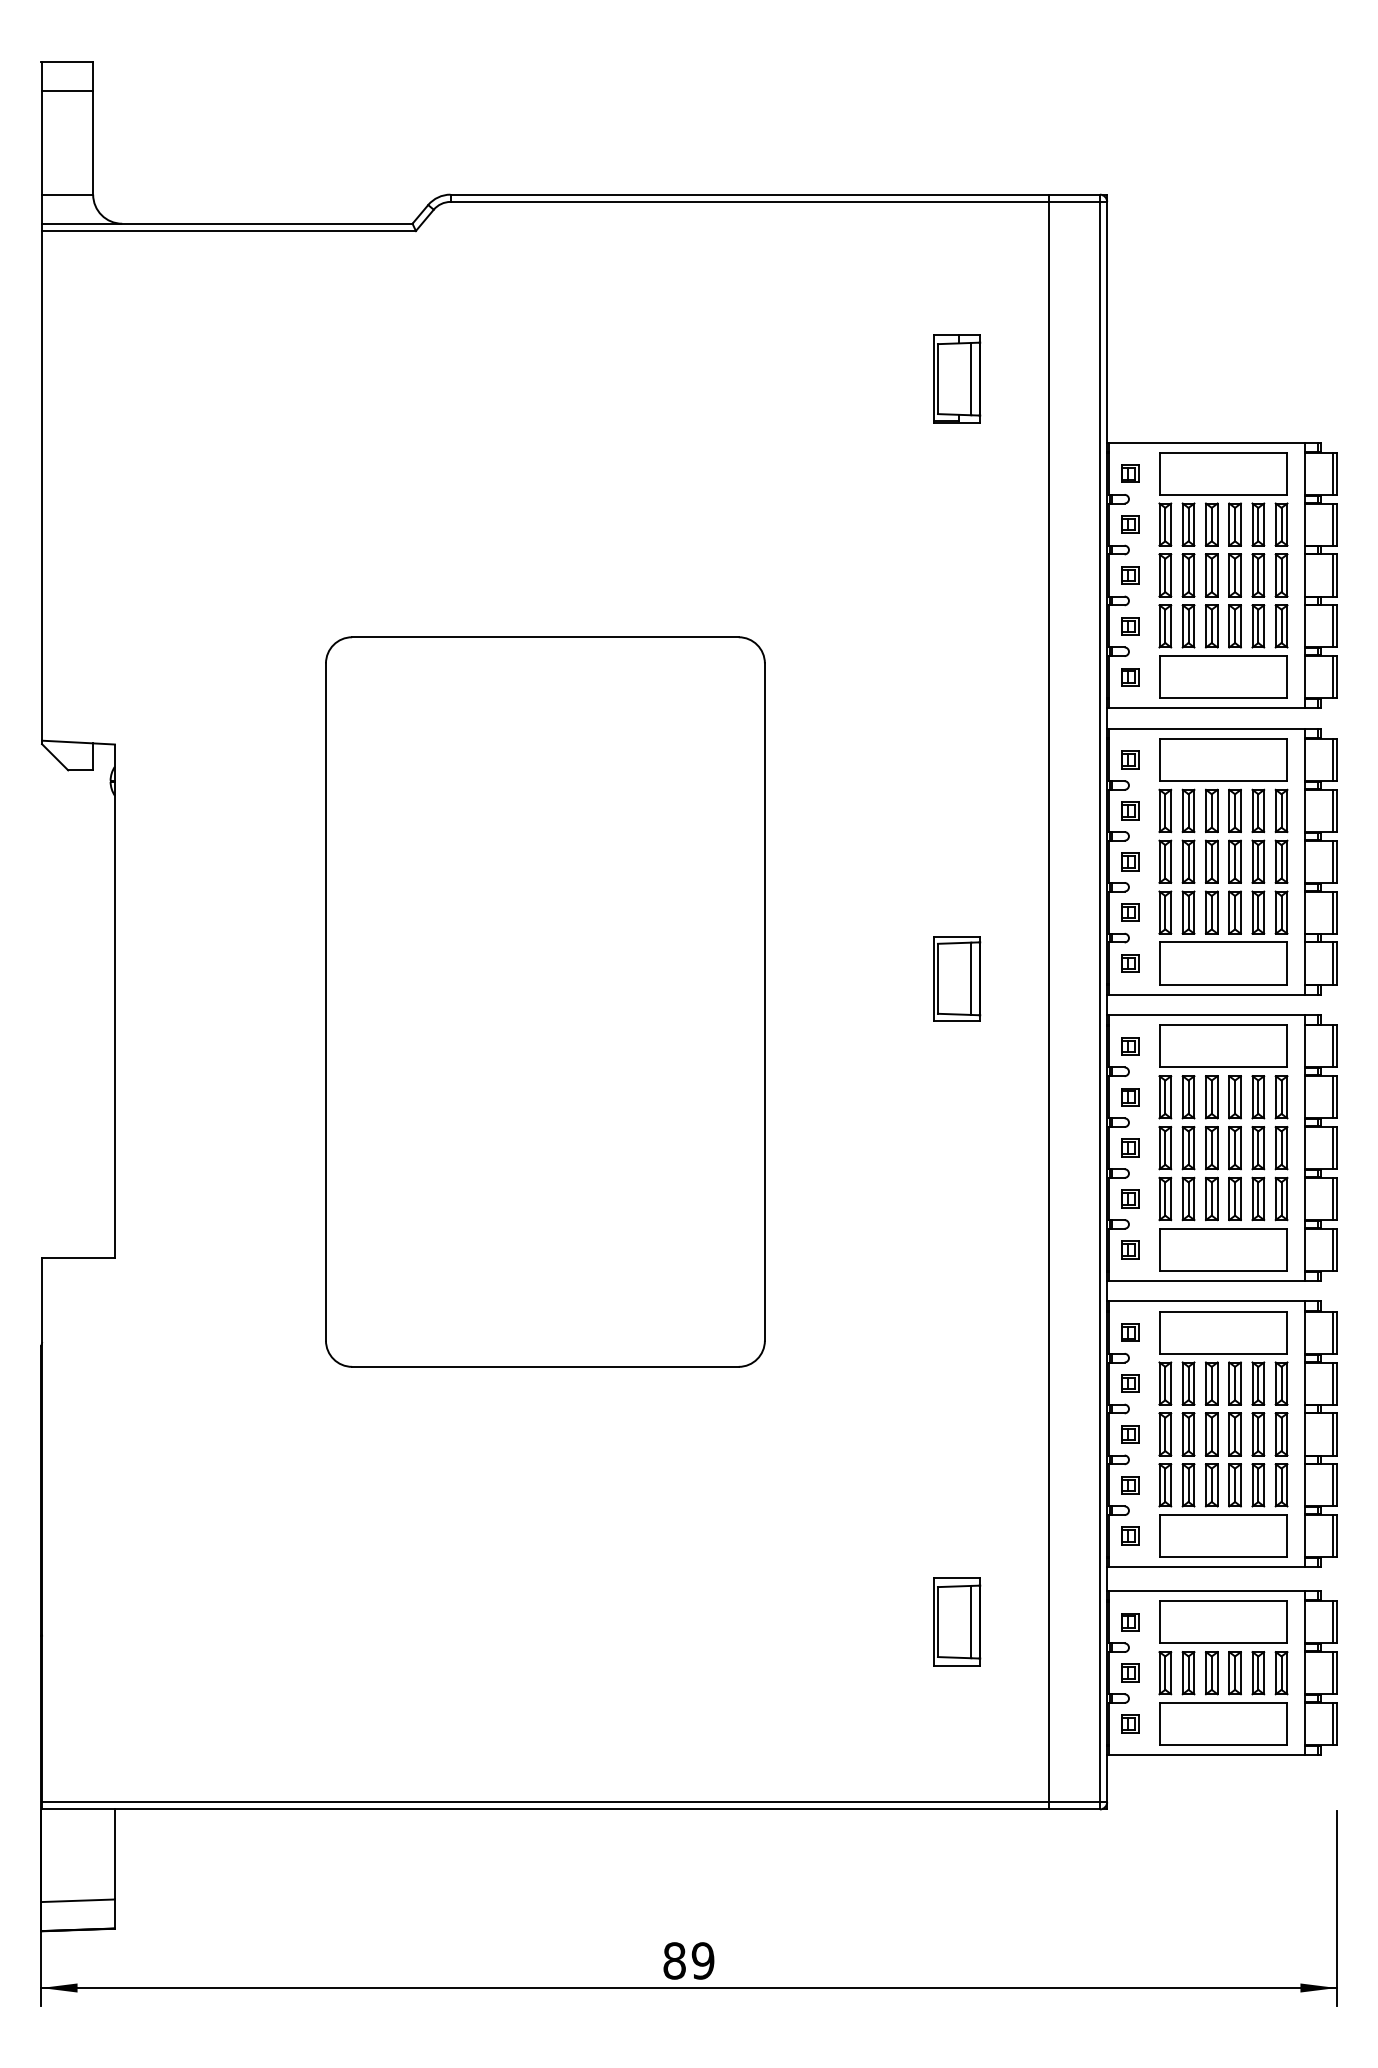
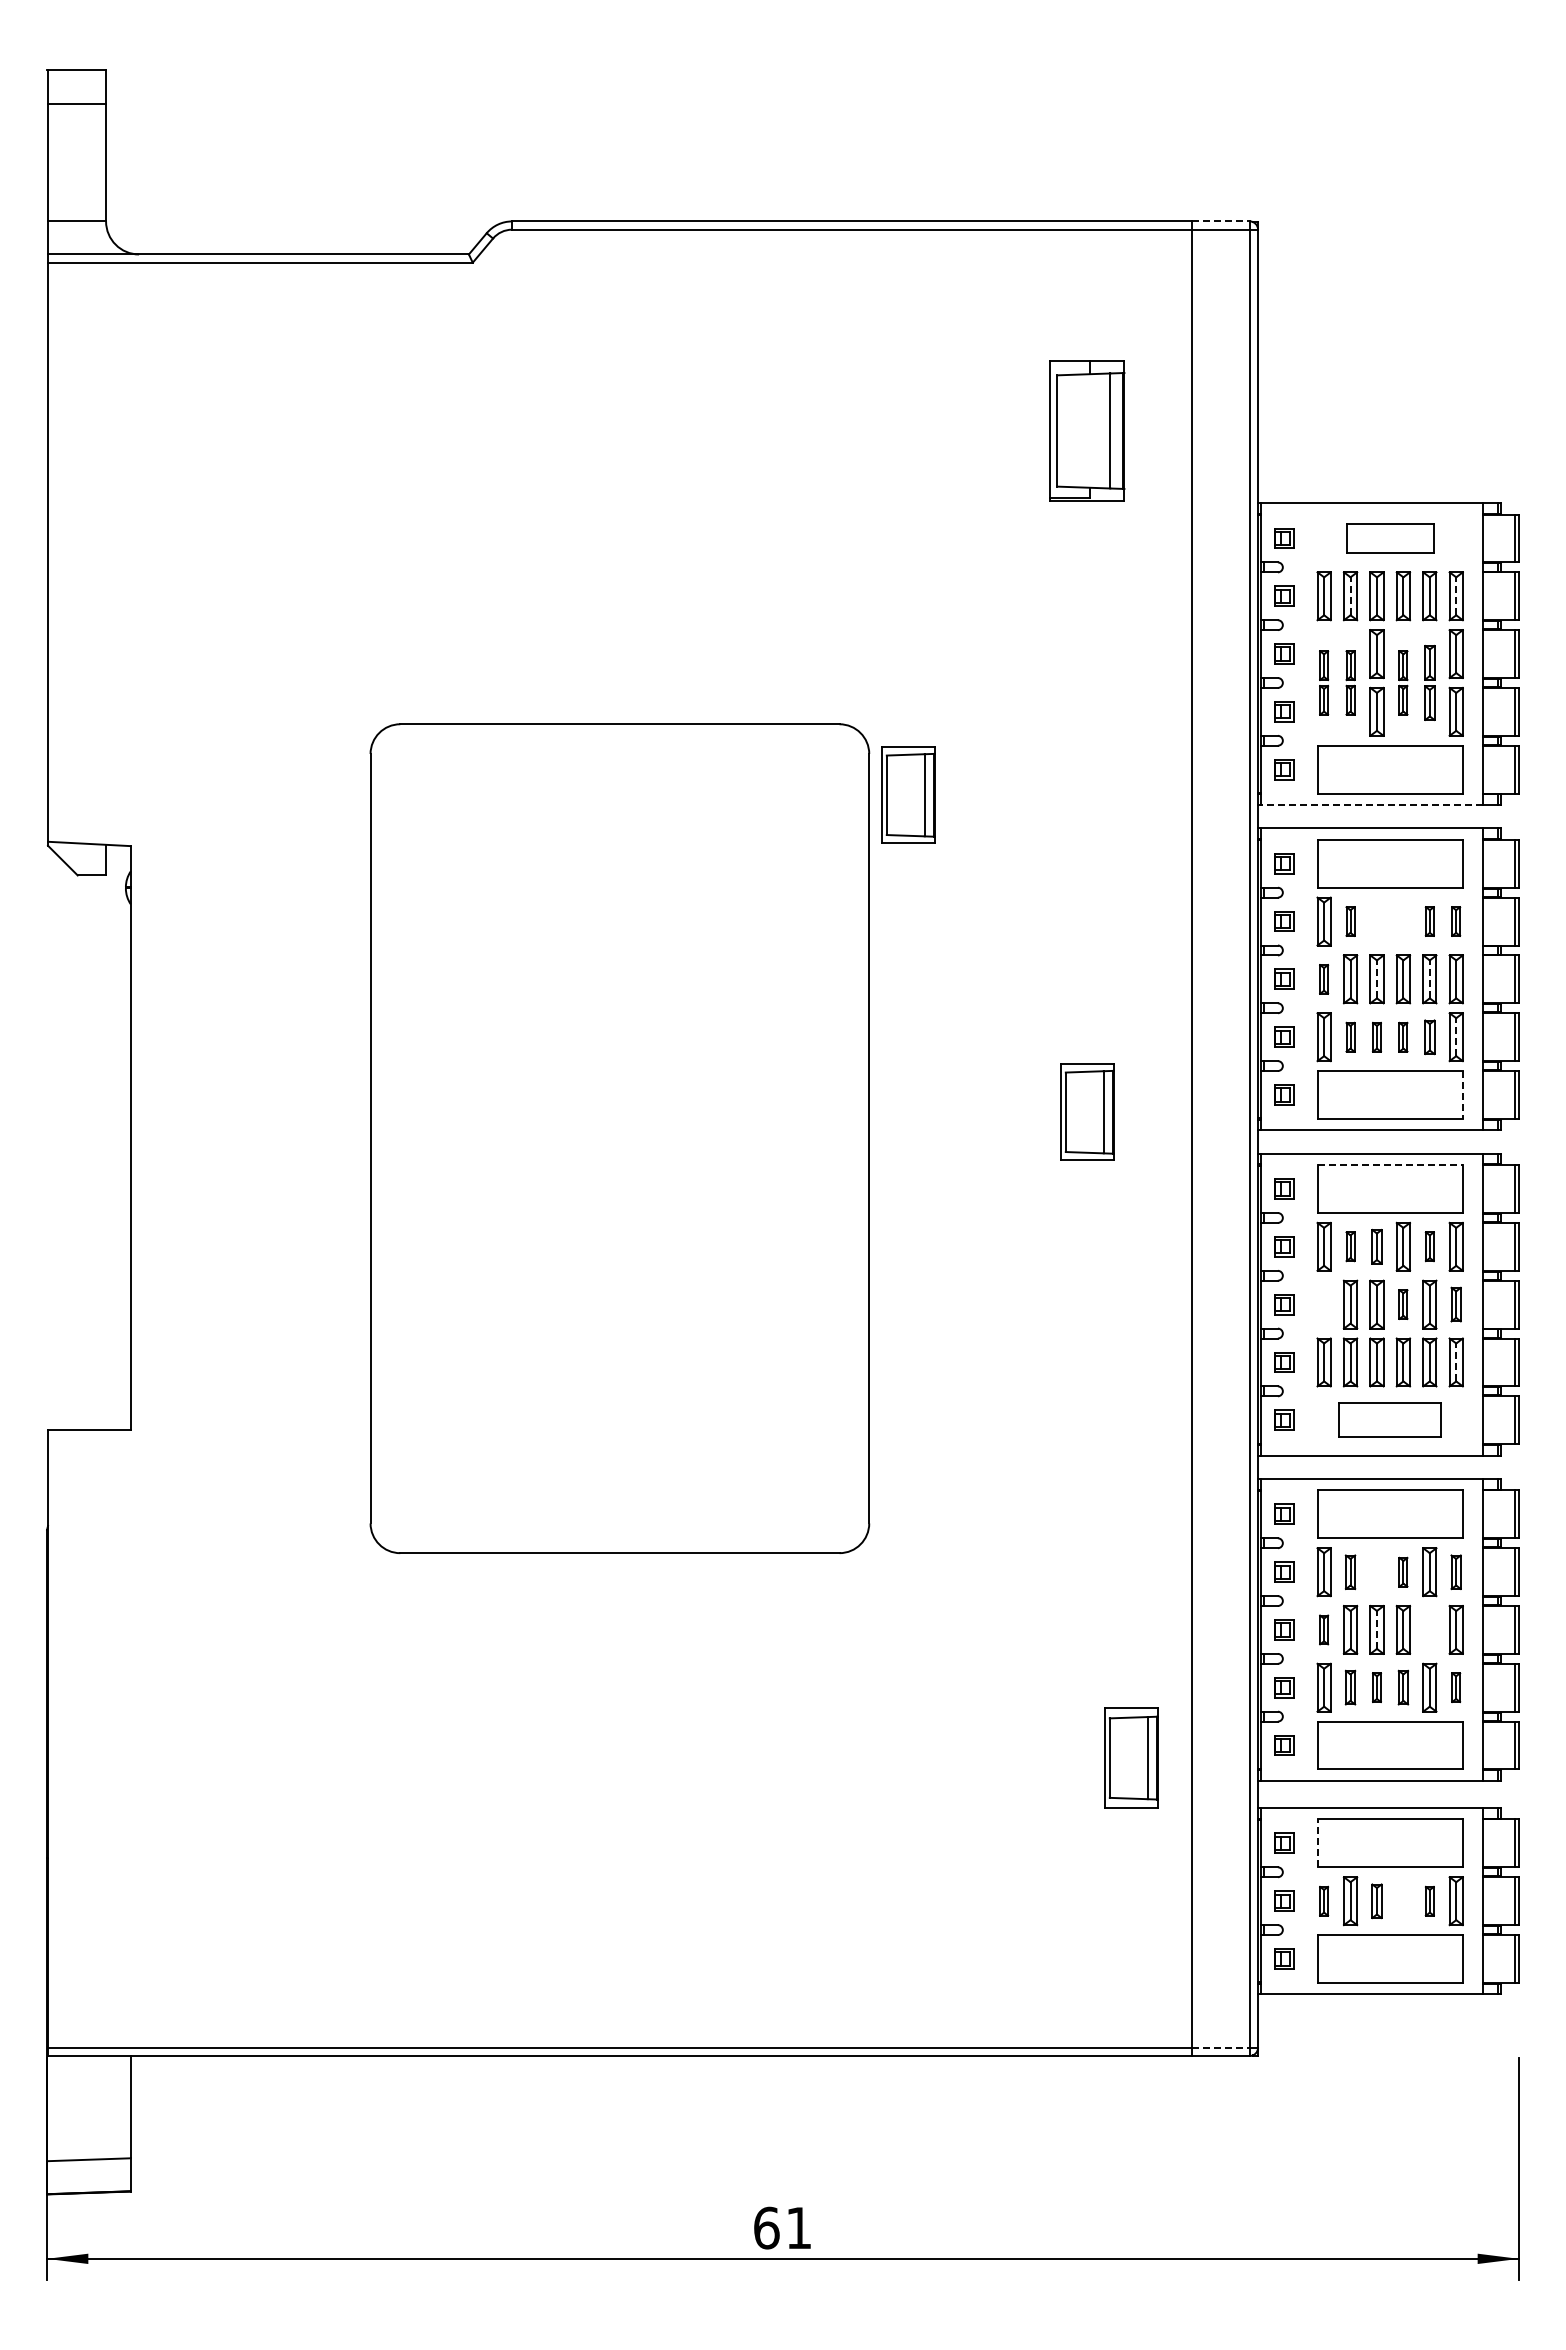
line: (1074, 194) -> (1221, 221), solid -> dashed
part: (957, 378) -> (1087, 430), size x1.4
part: (1223, 473) -> (1390, 538), size x0.6
line: (1188, 524) -> (1350, 596), solid -> dashed
line: (1281, 524) -> (1456, 596), solid -> dashed
part: (1164, 600) -> (1323, 682), size x0.6
part: (1188, 600) -> (1350, 682), size x0.6
part: (1235, 600) -> (1403, 682), size x0.6
part: (1258, 600) -> (1429, 682), size x0.7
part: (799, 699) -> (908, 794), added
line: (1206, 708) -> (1371, 805), solid -> dashed
part: (1188, 810) -> (1350, 921), size x0.6
part: (1211, 810) -> (1376, 921), removed
part: (1235, 810) -> (1403, 921), removed
part: (1258, 810) -> (1429, 921), size x0.6
part: (1280, 810) -> (1455, 921), size x0.6
part: (1164, 861) -> (1323, 979), size x0.6
line: (1211, 861) -> (1376, 979), solid -> dashed
line: (1258, 861) -> (1429, 979), solid -> dashed
part: (1188, 912) -> (1350, 1037), size x0.6
part: (1211, 912) -> (1376, 1037), size x0.6
part: (1235, 912) -> (1403, 1037), size x0.6
part: (1258, 912) -> (1429, 1037), size x0.7
line: (1281, 912) -> (1456, 1037), solid -> dashed
line: (1287, 963) -> (1462, 1094), solid -> dashed
line: (1223, 1025) -> (1390, 1165), solid -> dashed
part: (1188, 1096) -> (1350, 1246), size x0.6
part: (1211, 1096) -> (1376, 1246), size x0.7
part: (1258, 1096) -> (1429, 1246), size x0.6
part: (1164, 1147) -> (1323, 1304), removed
part: (1235, 1147) -> (1403, 1304), size x0.6
part: (1280, 1147) -> (1455, 1304), size x0.7
line: (1281, 1199) -> (1456, 1362), solid -> dashed
part: (1223, 1249) -> (1390, 1419), size x0.7
part: (1188, 1383) -> (1350, 1572), size x0.7
part: (1211, 1383) -> (1376, 1572), removed
part: (1235, 1383) -> (1403, 1572), size x0.6
part: (1280, 1383) -> (1455, 1572), size x0.7
part: (1164, 1434) -> (1323, 1629), size x0.6
line: (1211, 1434) -> (1376, 1629), solid -> dashed
part: (1258, 1434) -> (1429, 1629), removed
part: (1188, 1485) -> (1350, 1687), size x0.7
part: (1211, 1485) -> (1376, 1687), size x0.6
part: (1235, 1485) -> (1403, 1687), size x0.7
part: (1280, 1485) -> (1455, 1687), size x0.6
part: (957, 1621) -> (1131, 1757), moved
line: (1159, 1622) -> (1317, 1843), solid -> dashed
part: (1164, 1673) -> (1323, 1901), size x0.6
part: (1211, 1673) -> (1376, 1901), size x0.7
part: (1235, 1673) -> (1403, 1901), removed
part: (1258, 1673) -> (1429, 1901), size x0.6
line: (1074, 1801) -> (1221, 2047), solid -> dashed
text: (688, 1960) -> (782, 2227), 89 -> 61

